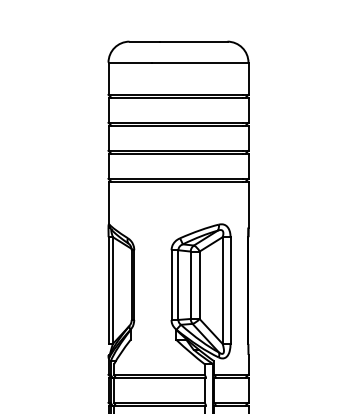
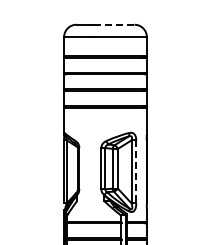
line: (192, 41) -> (113, 24), solid -> dashed
line: (230, 289) -> (136, 171), solid -> dashed

